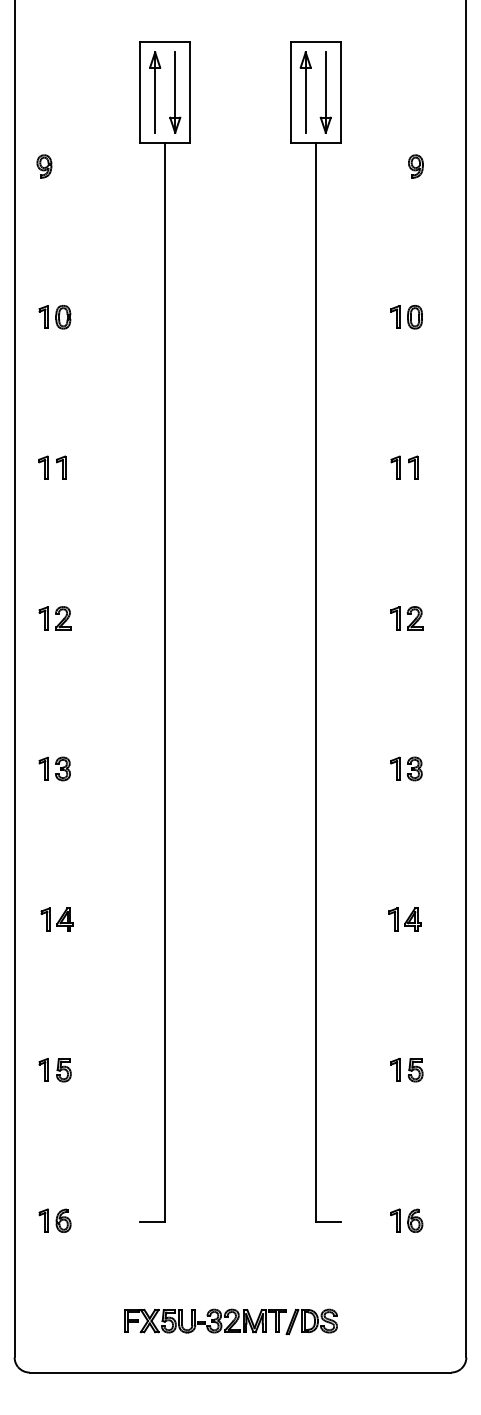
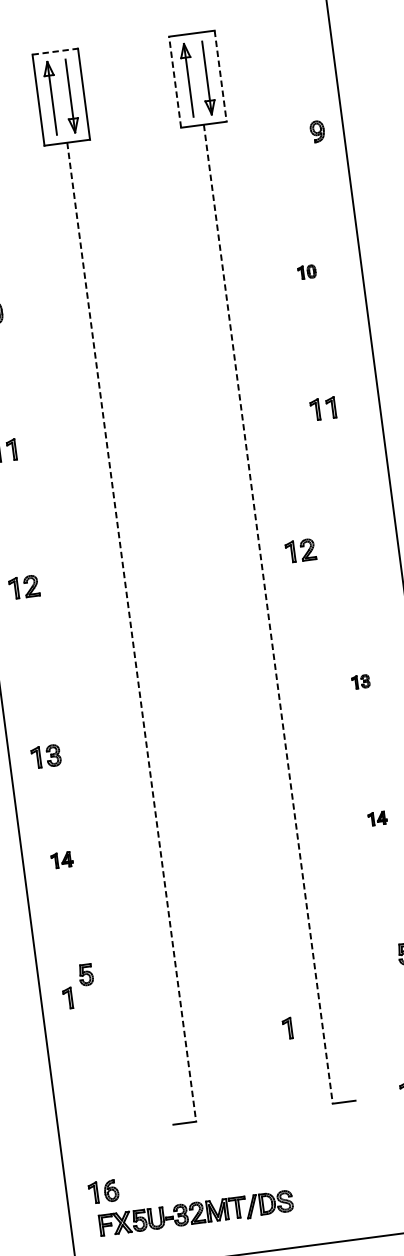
line: (165, 42) -> (55, 51), solid -> dashed
line: (290, 92) -> (174, 82), solid -> dashed
line: (340, 93) -> (220, 77), solid -> dashed
part: (415, 166) -> (317, 131), moved
part: (406, 317) -> (307, 272), size x0.6
part: (406, 618) -> (300, 551), moved
line: (165, 682) -> (132, 632), solid -> dashed
line: (315, 682) -> (268, 614), solid -> dashed
part: (54, 768) -> (45, 756), moved
part: (406, 768) -> (360, 681), size x0.6
part: (56, 919) -> (61, 860), size x0.7
part: (404, 919) -> (377, 818), size x0.6
part: (395, 1069) -> (287, 1028), moved
part: (63, 1070) -> (85, 975), moved
part: (54, 1220) -> (103, 1191), moved
part: (230, 1321) -> (195, 1213), moved

